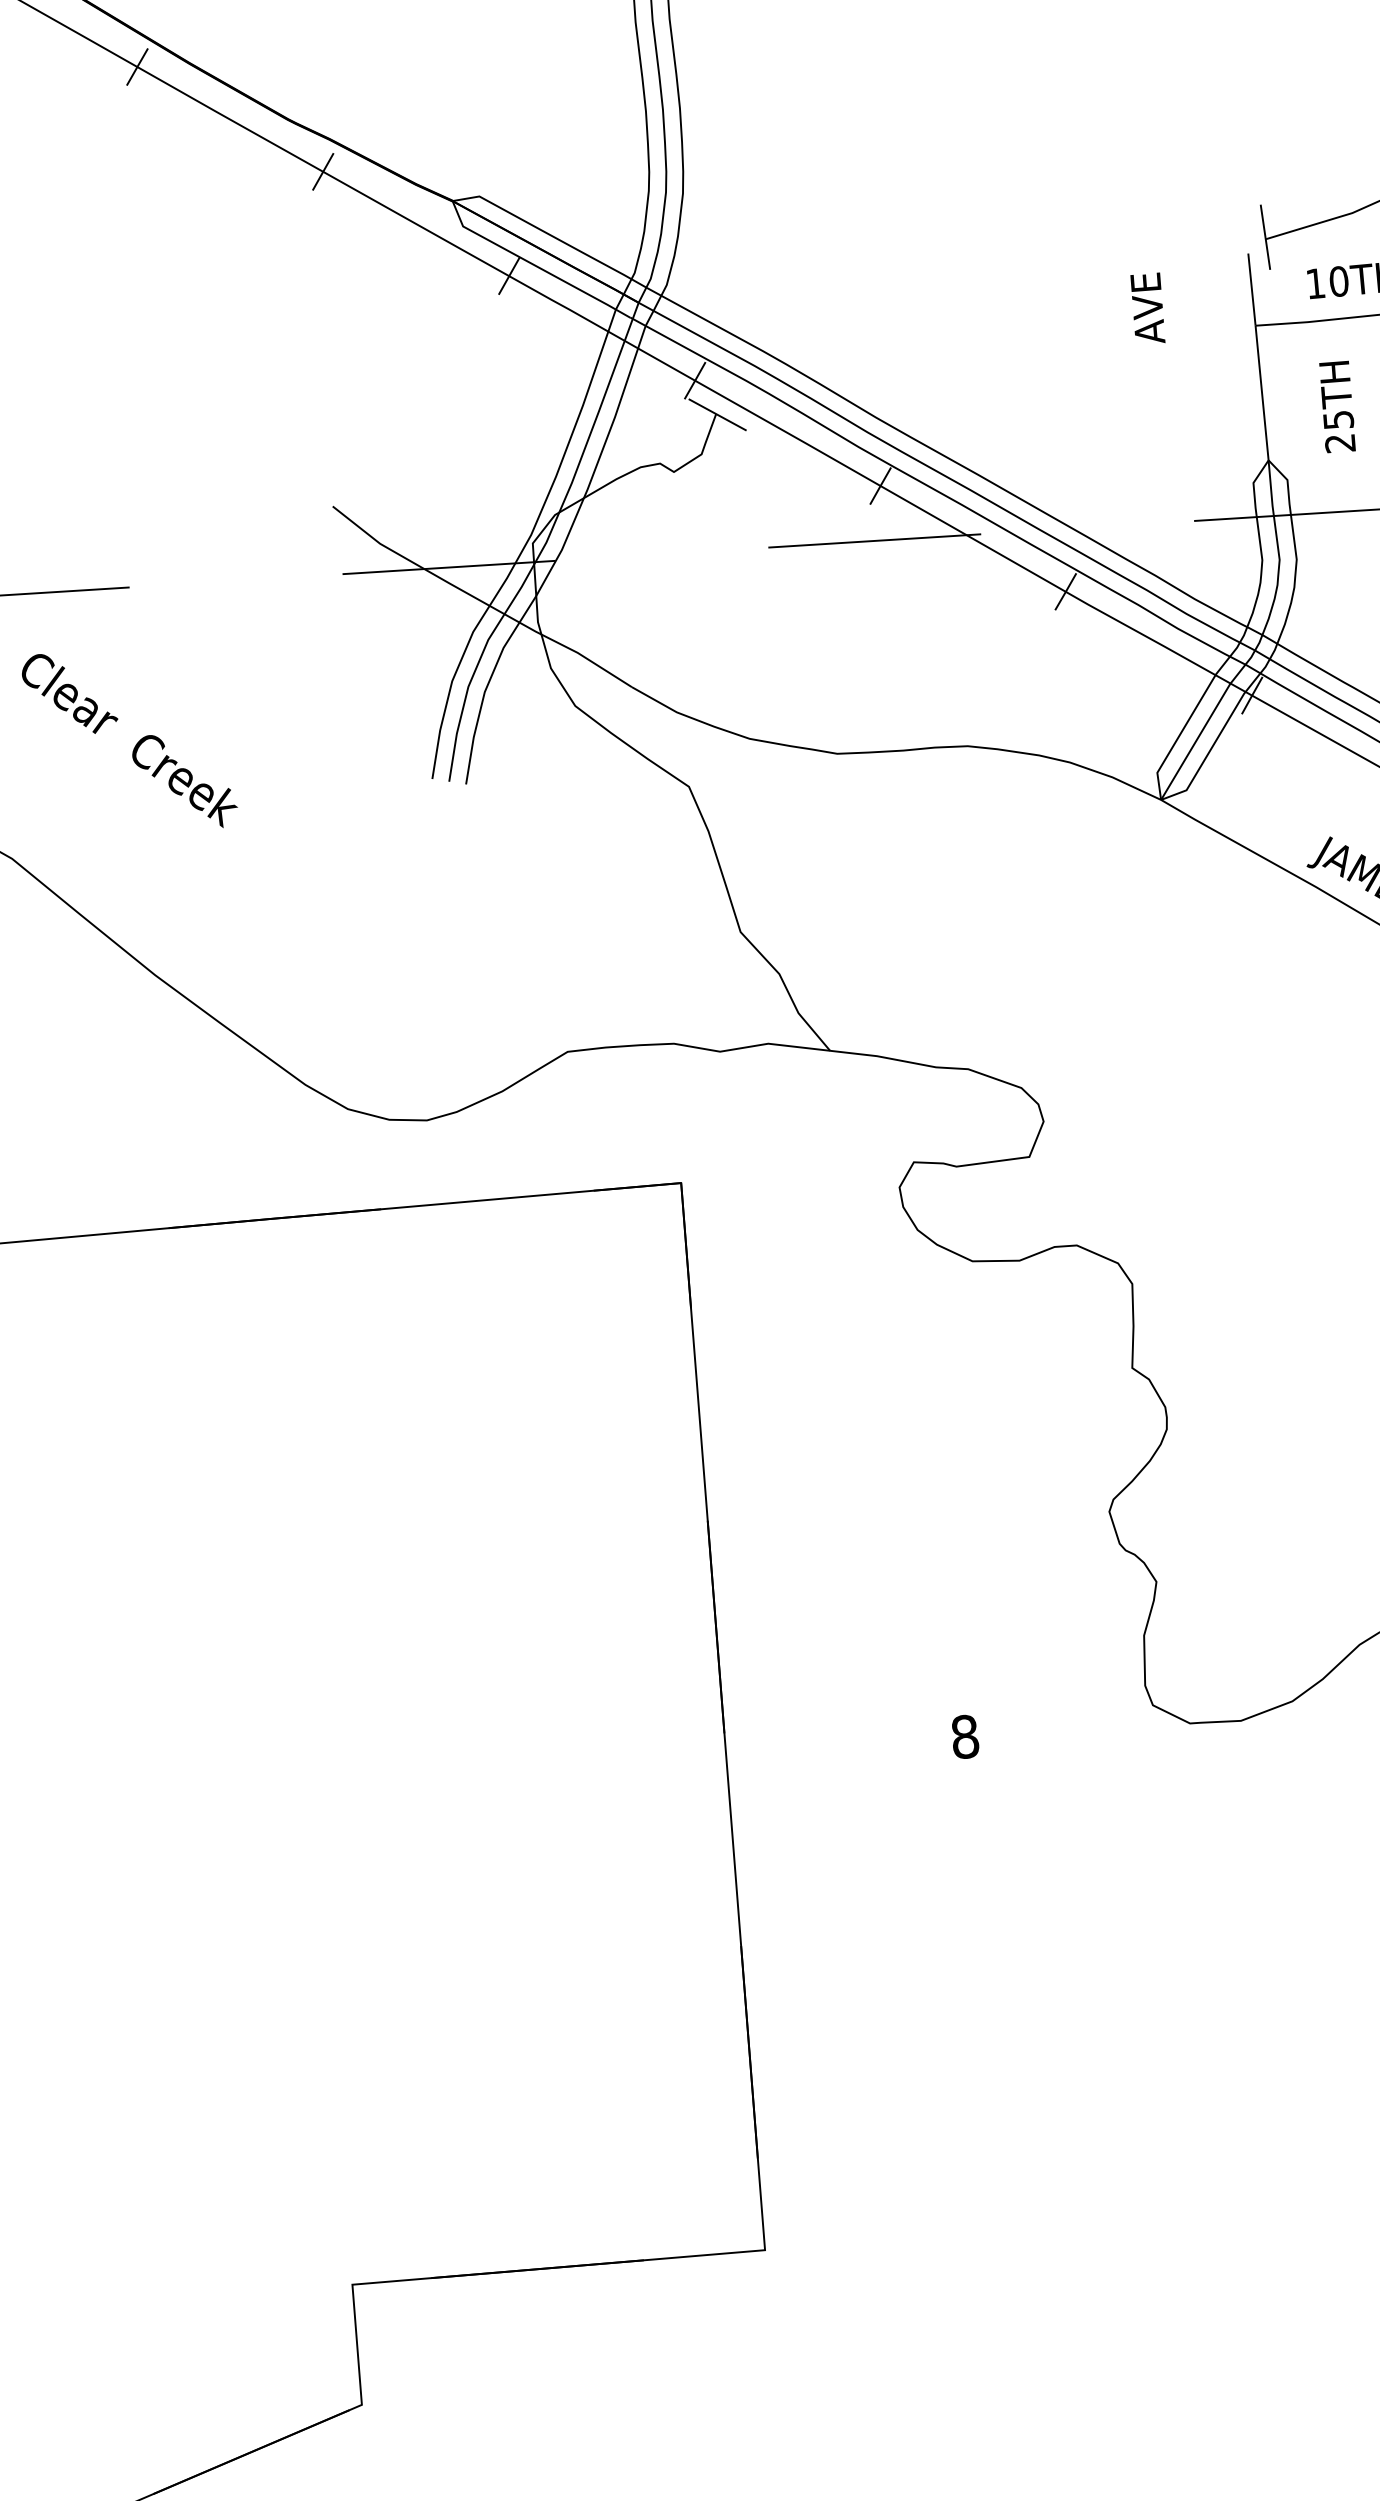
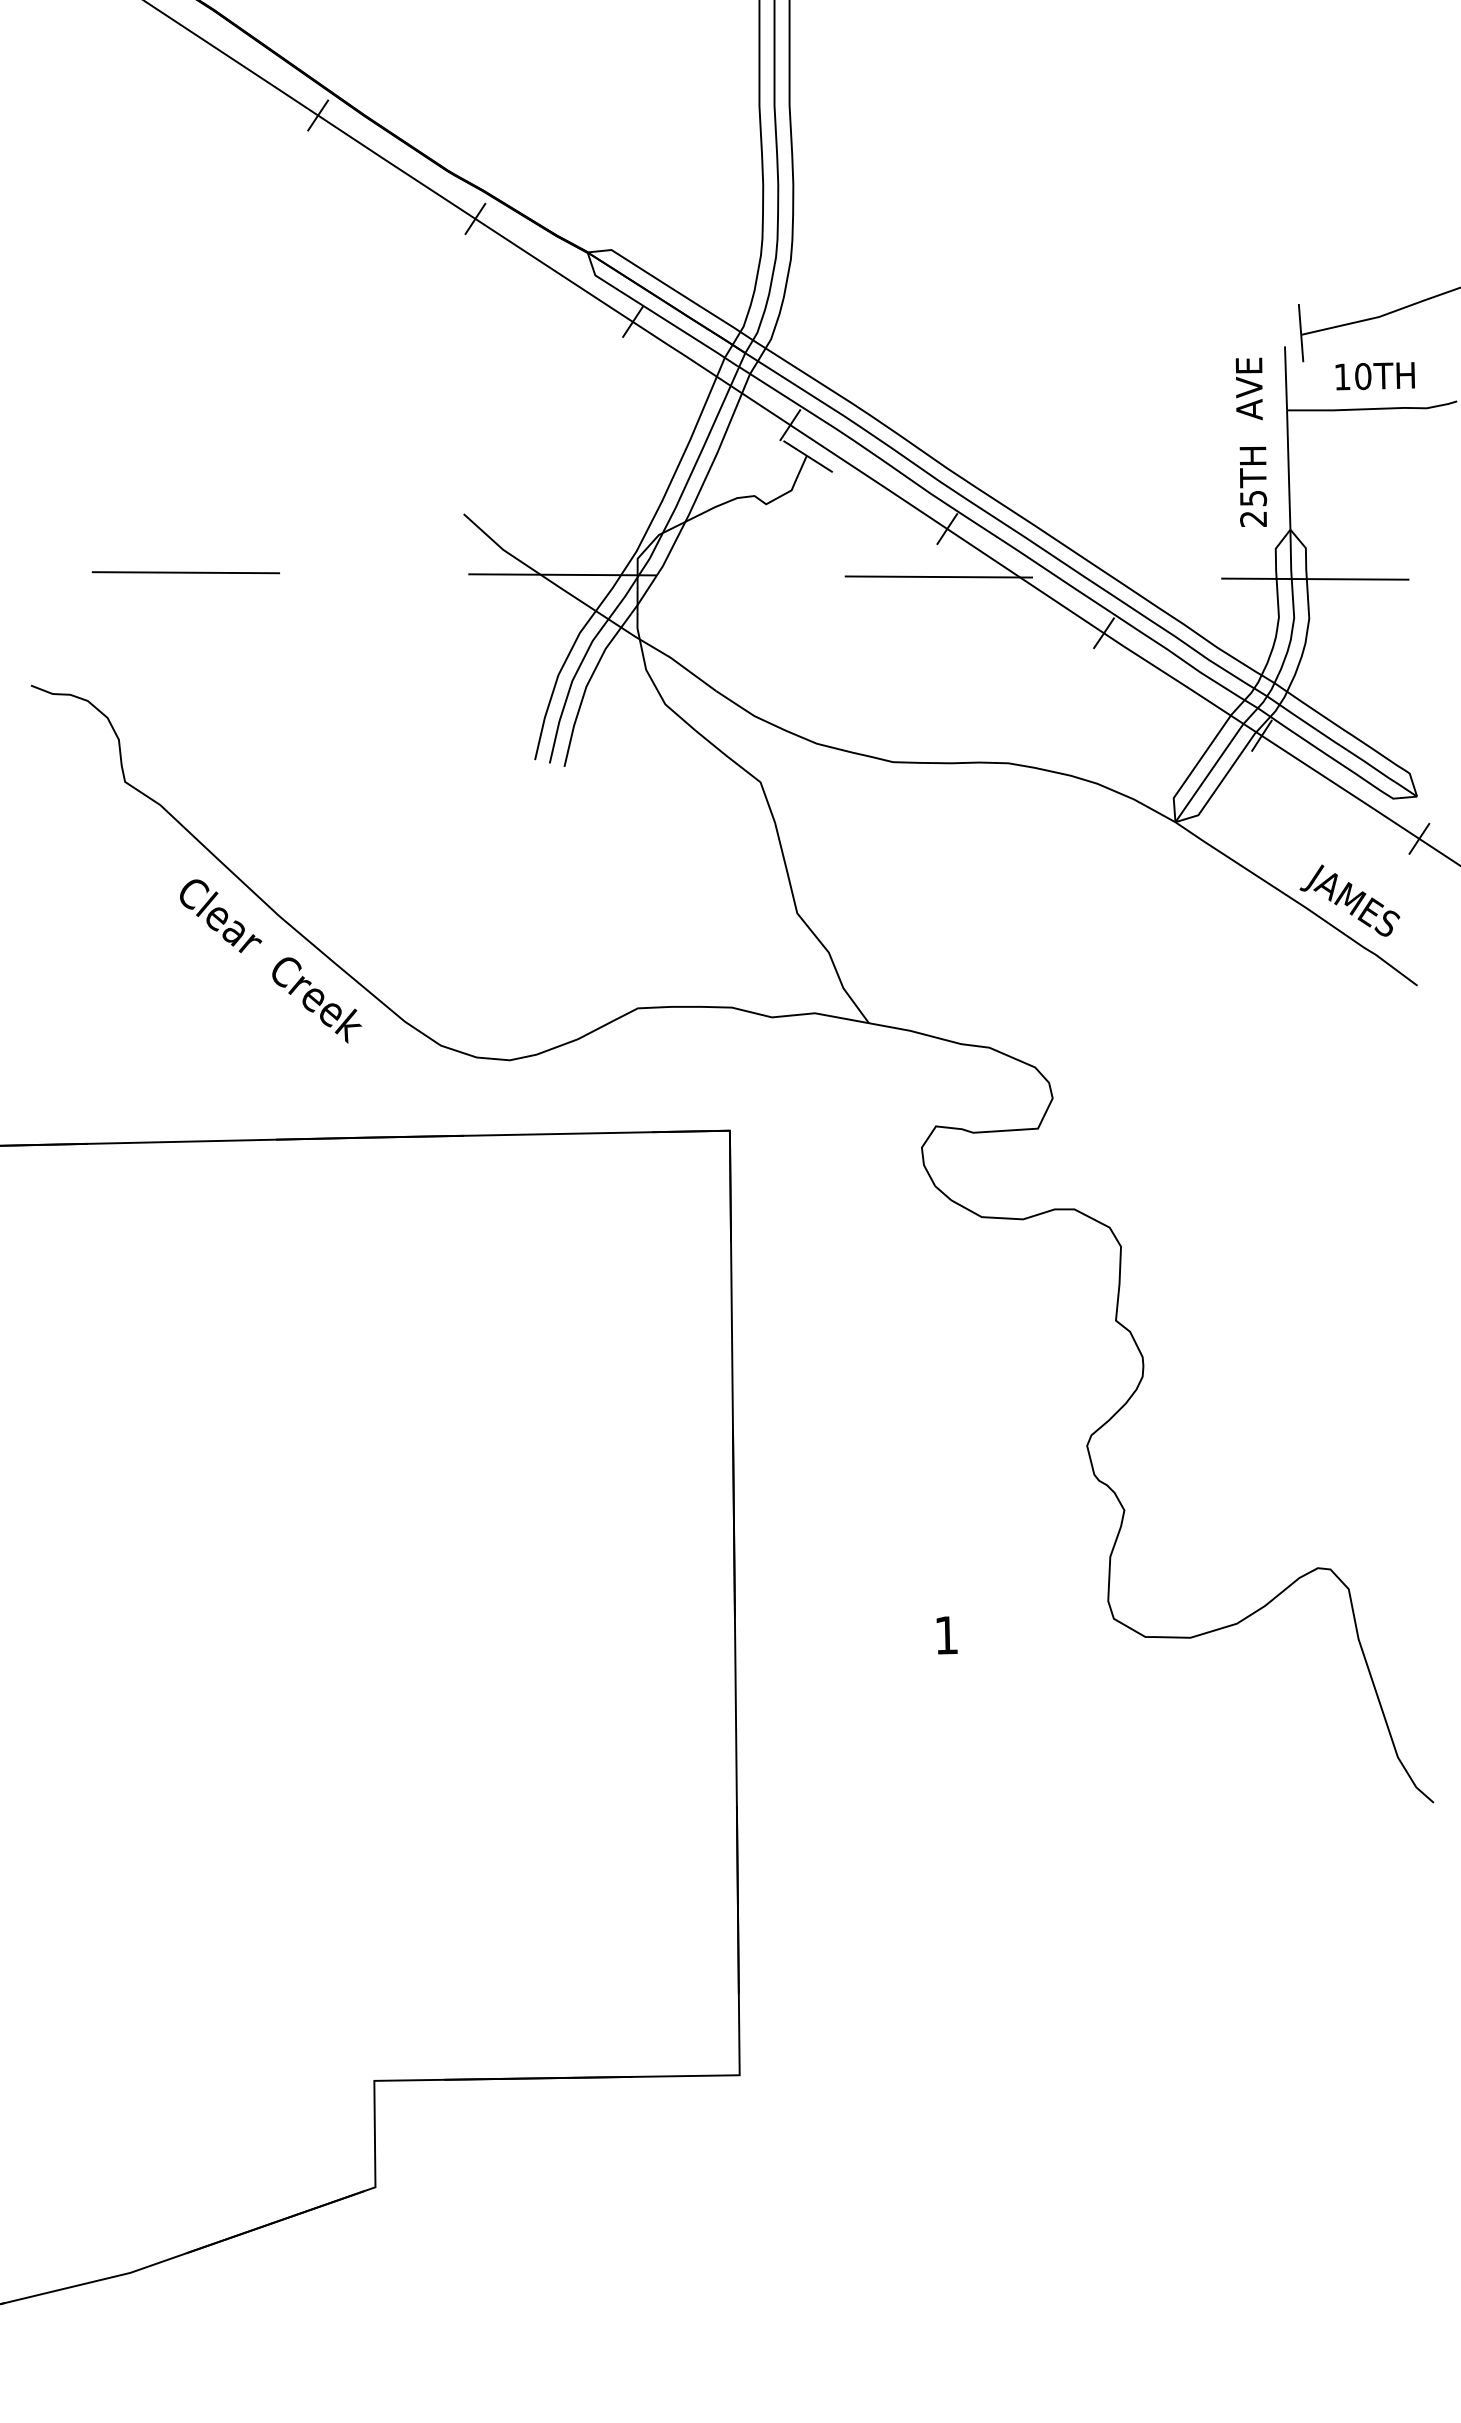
text: (1146, 308) -> (1248, 388), moved
text: (1337, 406) -> (1253, 486), moved
text: (130, 741) -> (271, 961), moved
text: (964, 1735) -> (946, 1634), 8 -> 1

